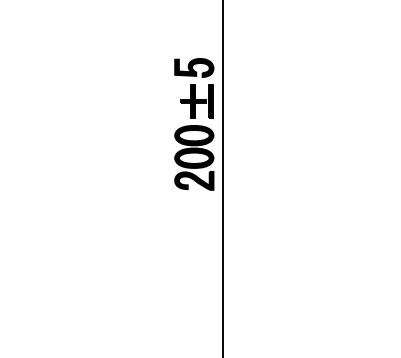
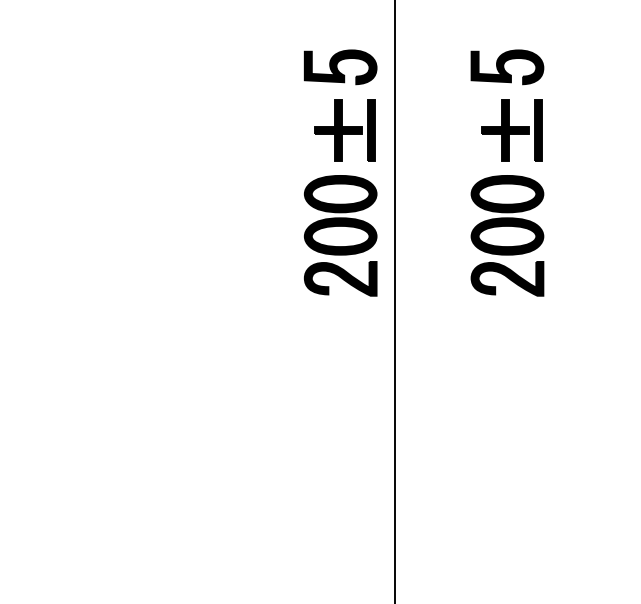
part: (283, 124) -> (507, 173), added

